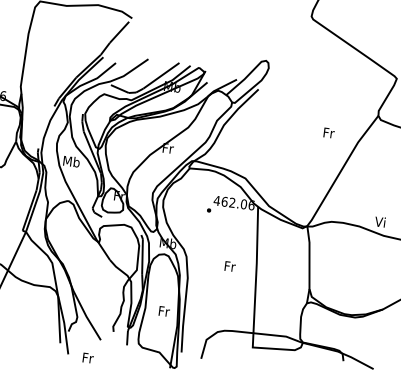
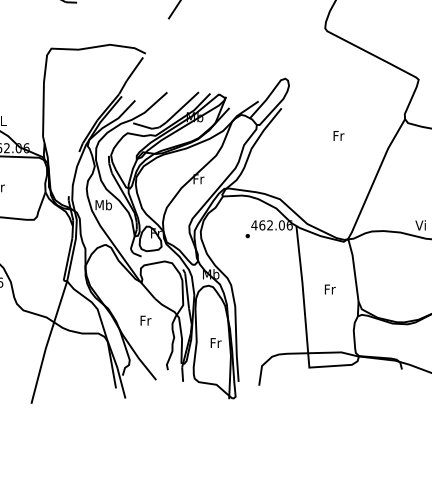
text: (328, 132) -> (338, 135), moved
text: (229, 266) -> (329, 289), moved
text: (87, 357) -> (145, 320), moved

